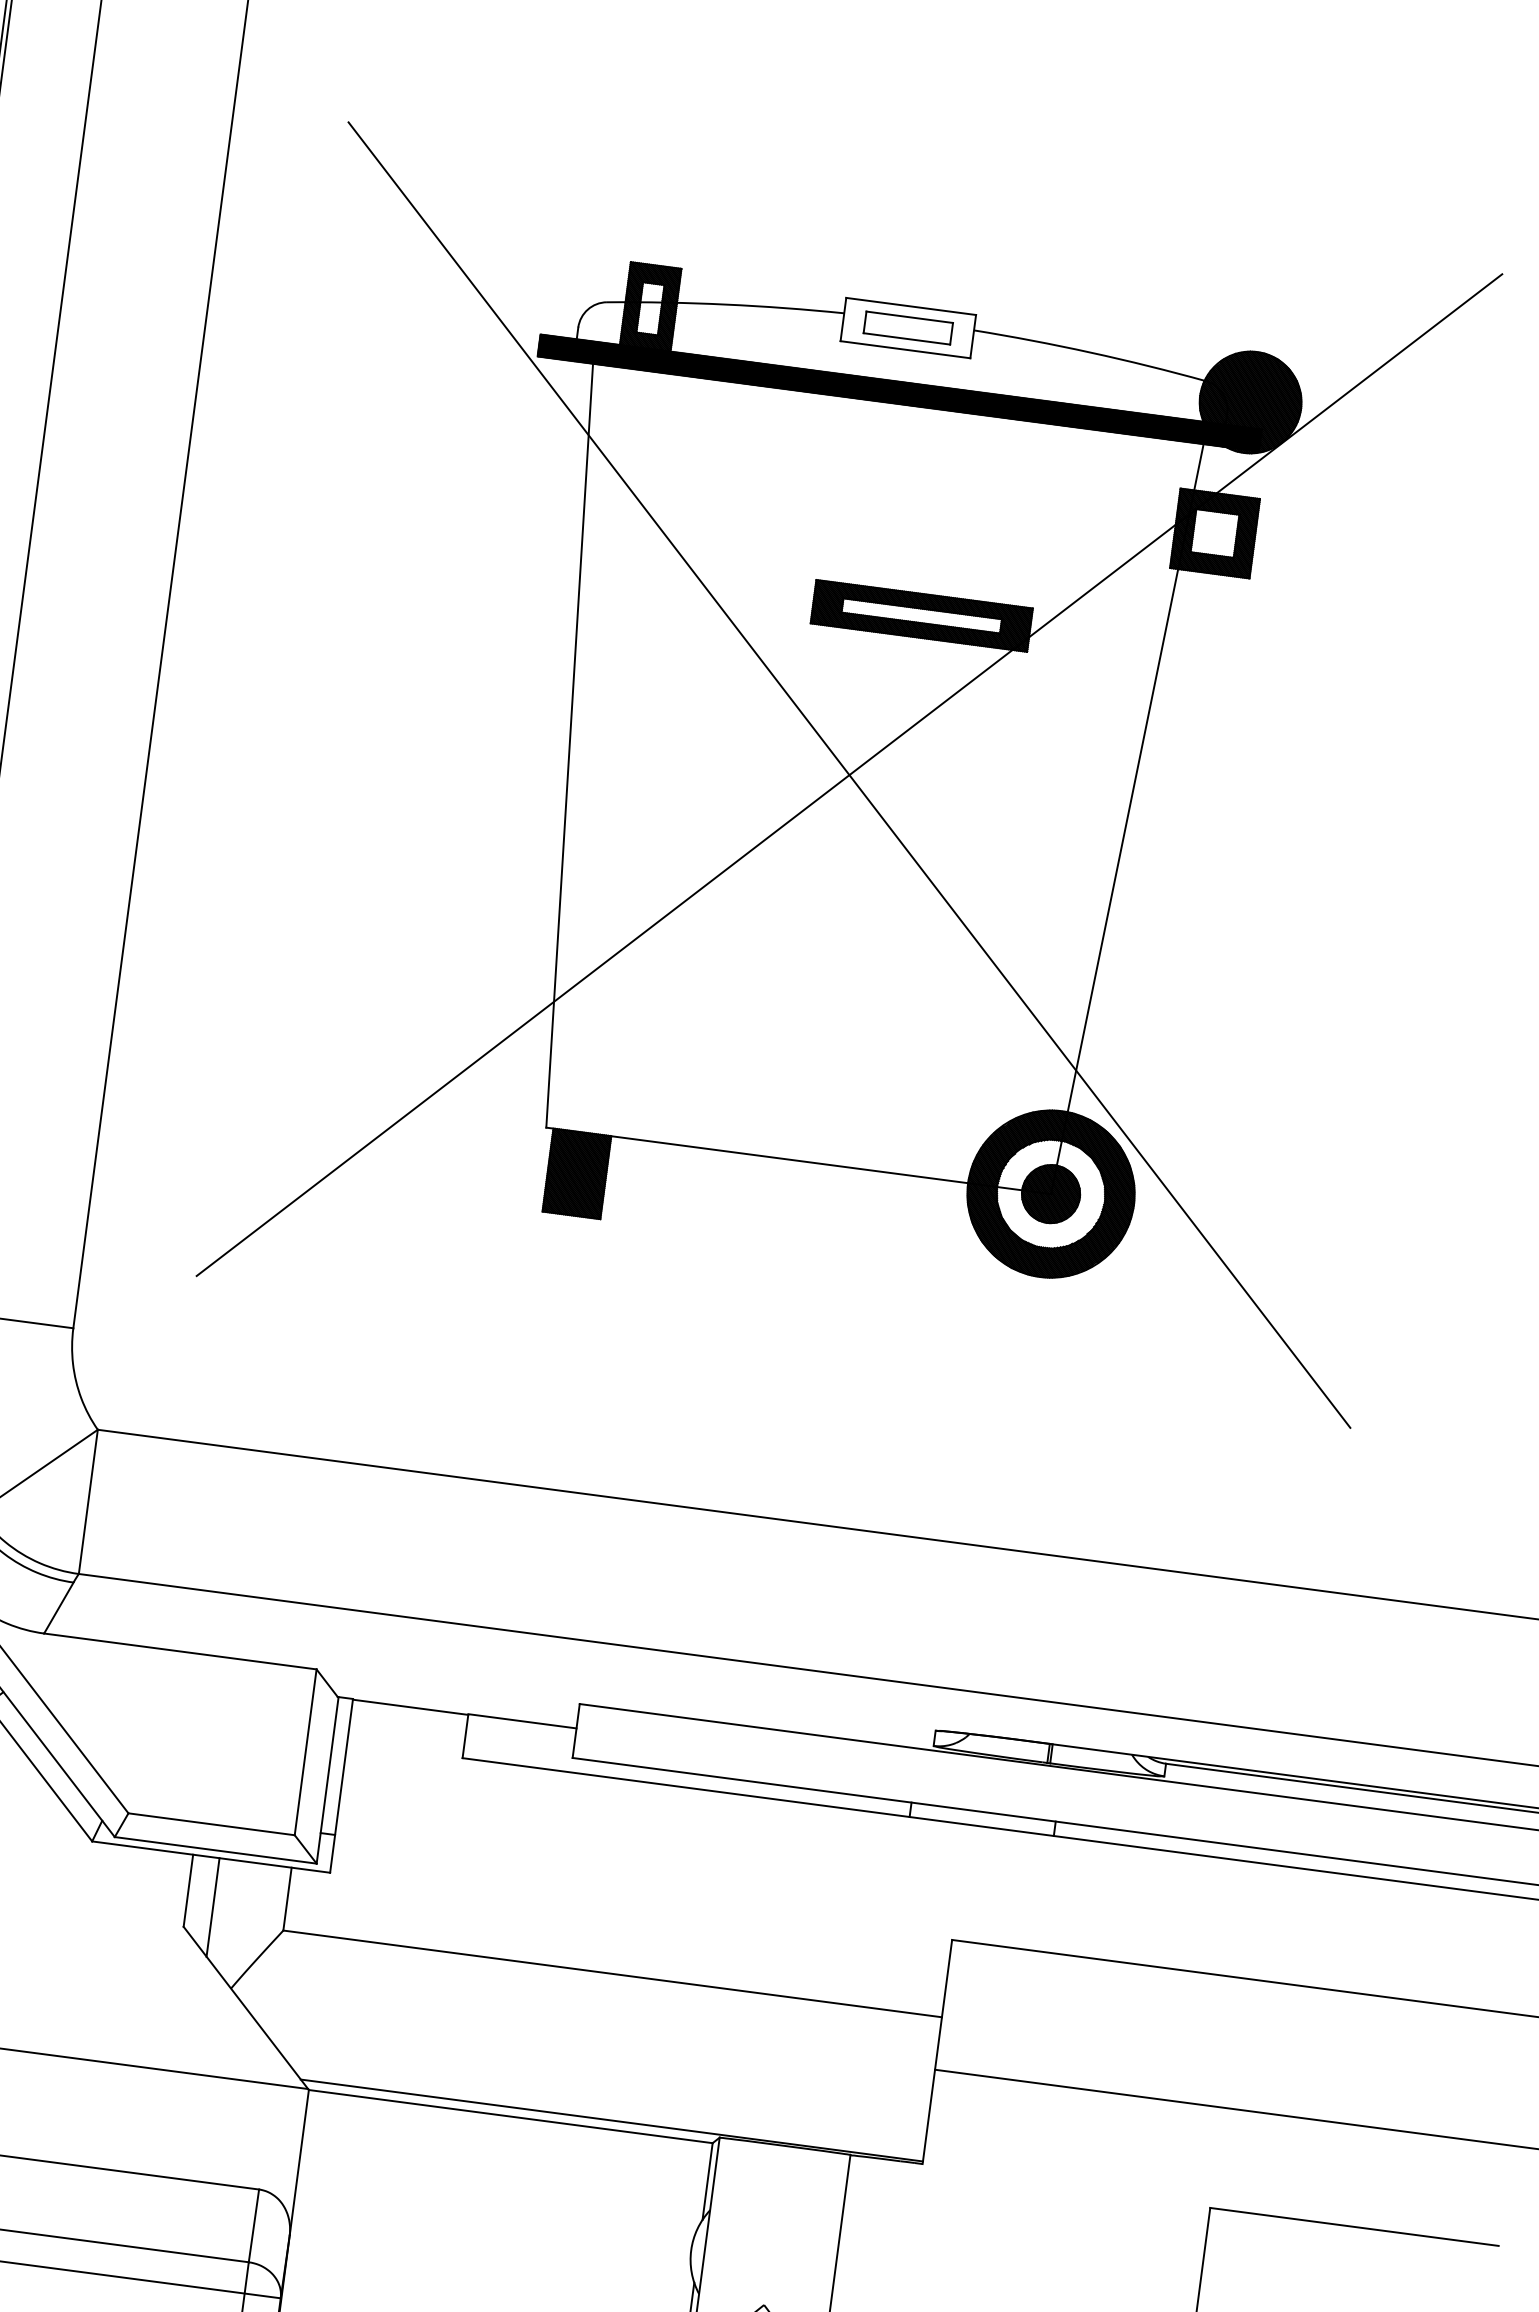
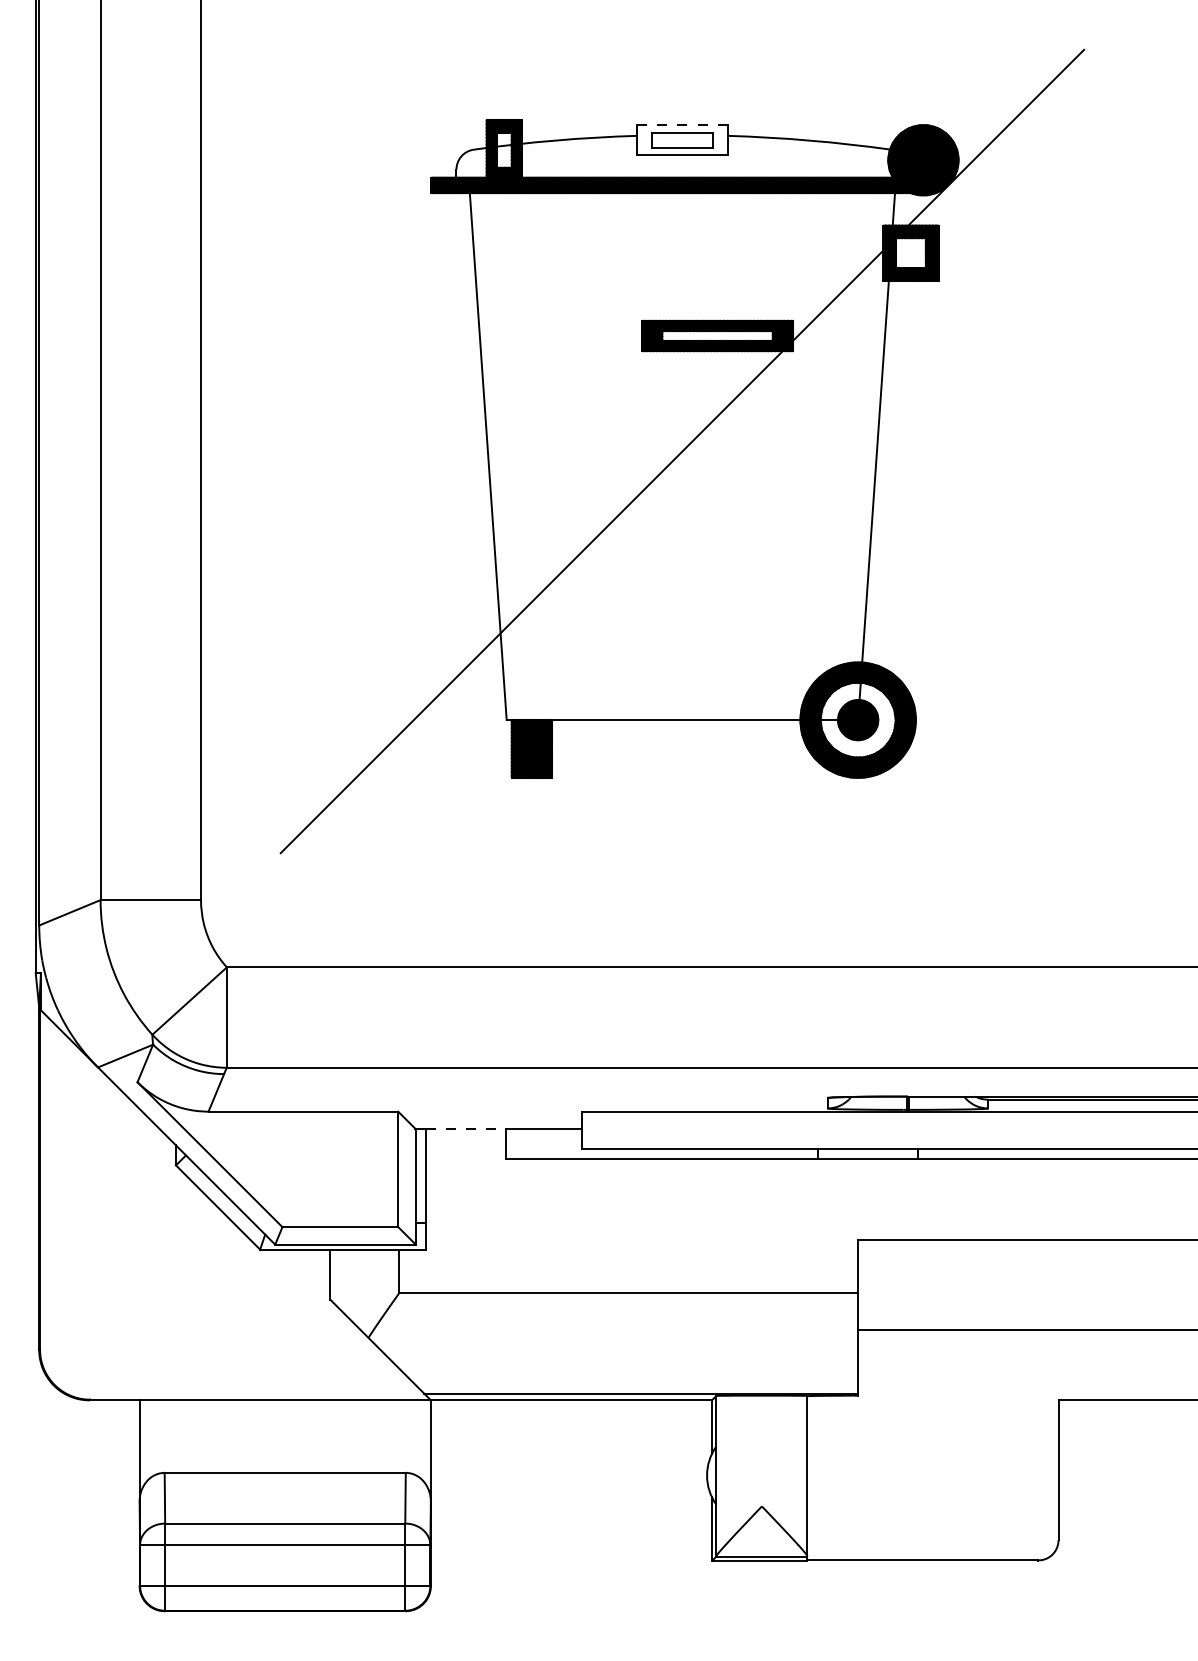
line: (911, 306) -> (682, 125), solid -> dashed
line: (849, 775) -> (682, 451), removed
line: (411, 1707) -> (466, 1129), solid -> dashed
line: (212, 1906) -> (348, 1283), removed

